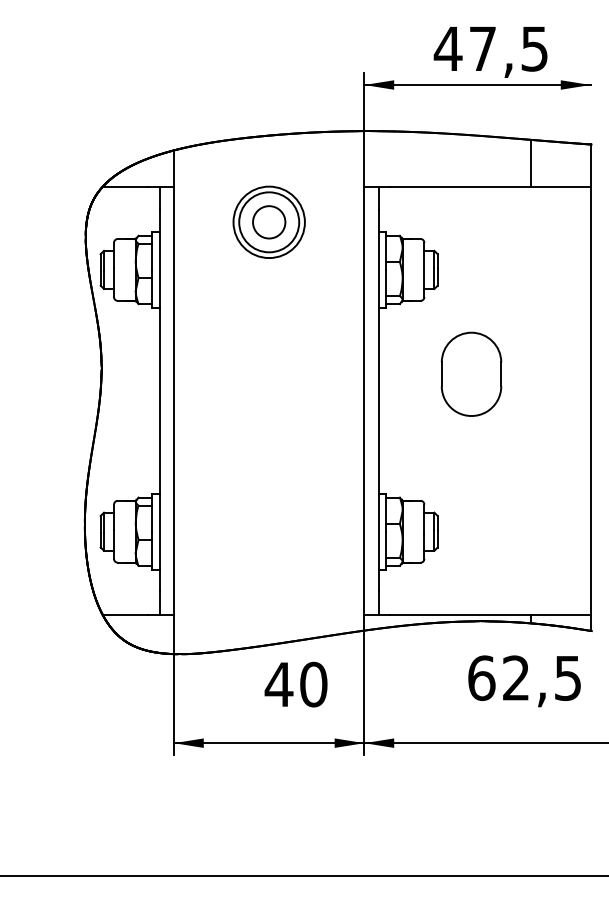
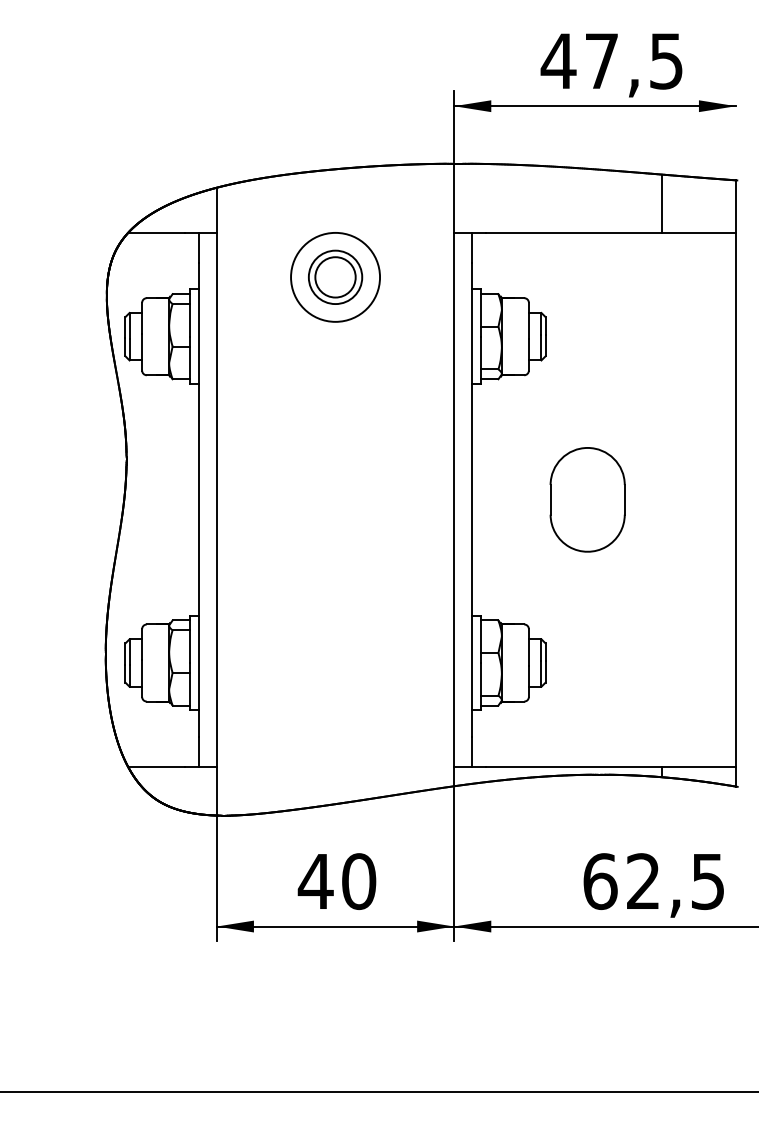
circle: (269, 222) -> (335, 277), size x0.71
part: (471, 374) -> (587, 499), moved
text: (524, 681) -> (653, 885), moved
text: (295, 684) -> (336, 881), moved

